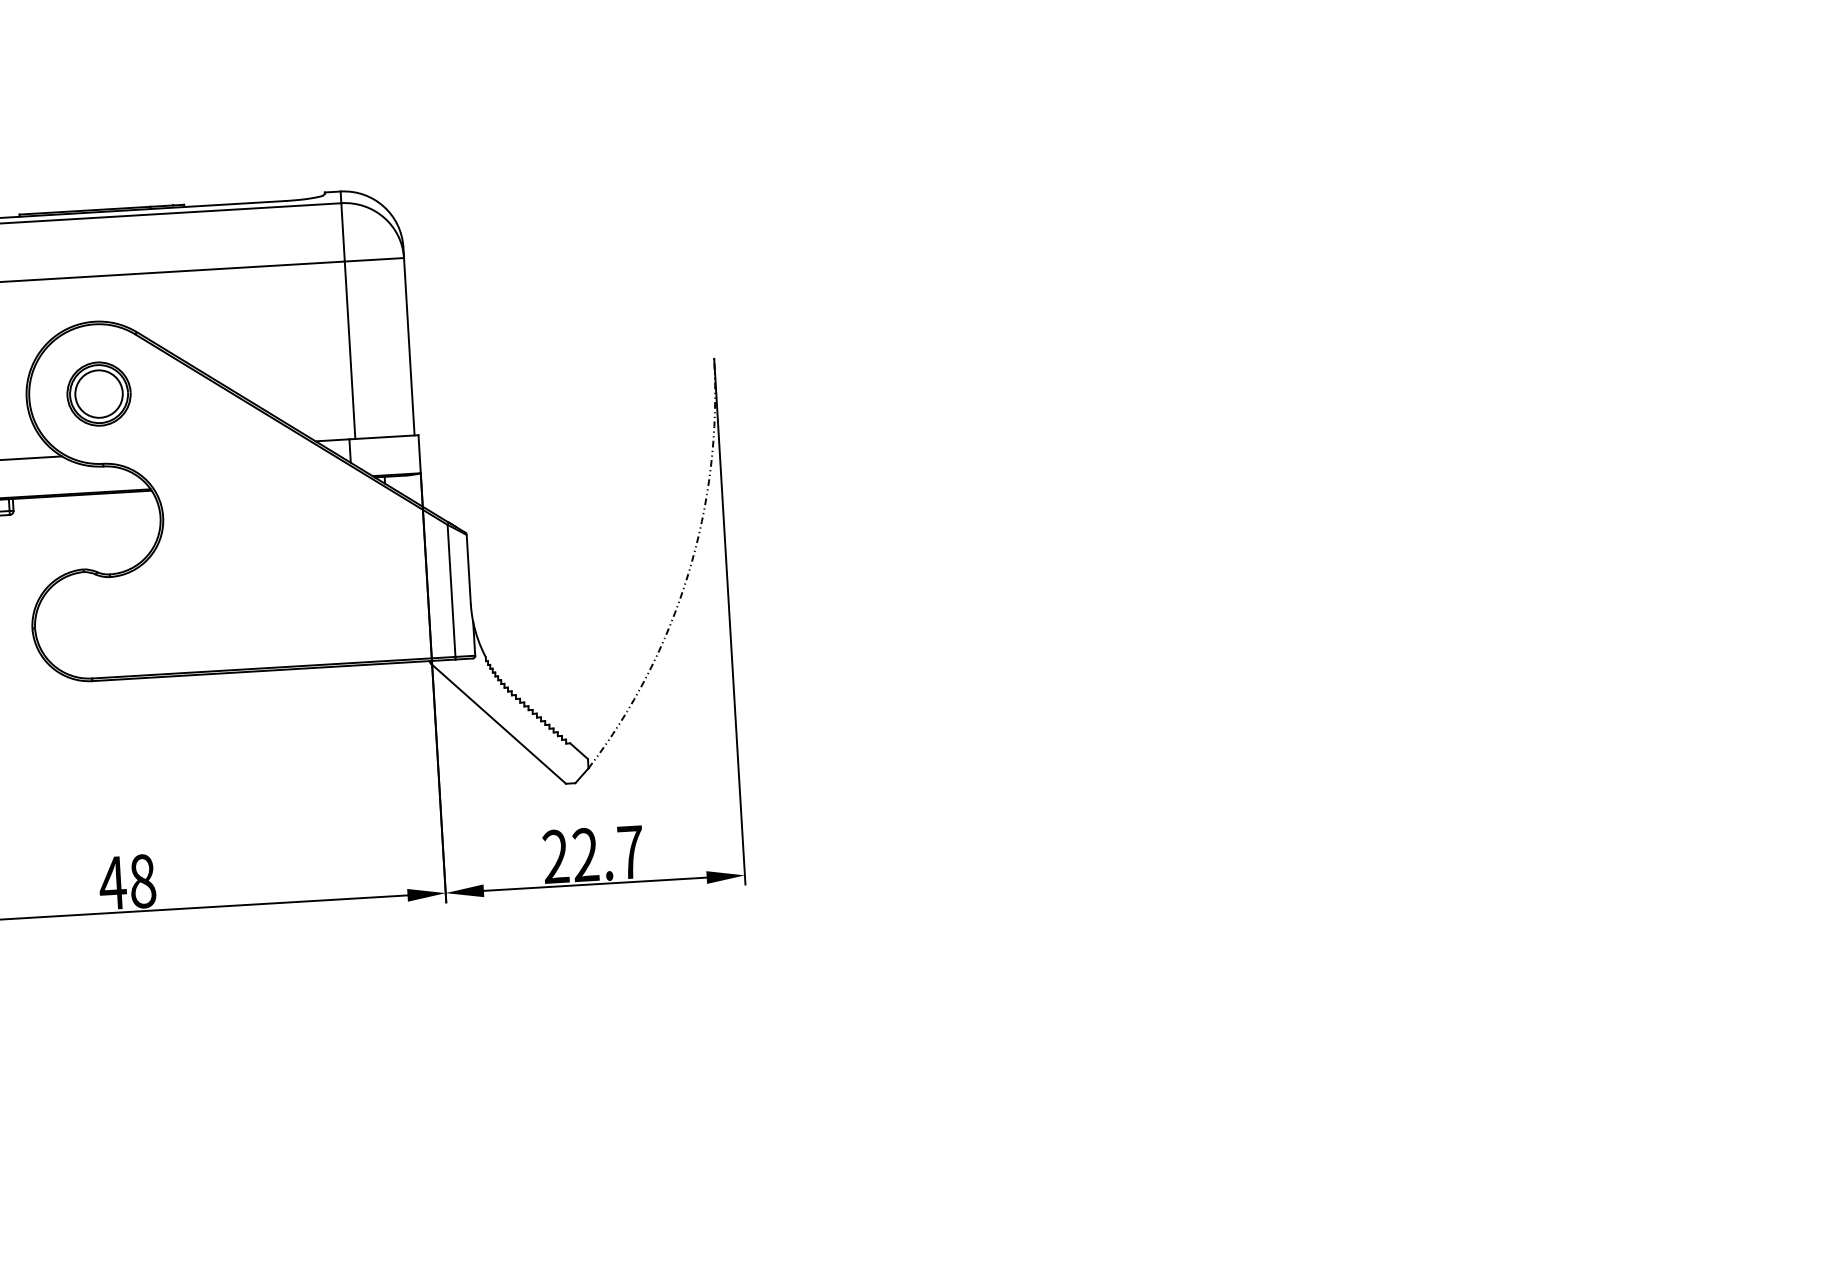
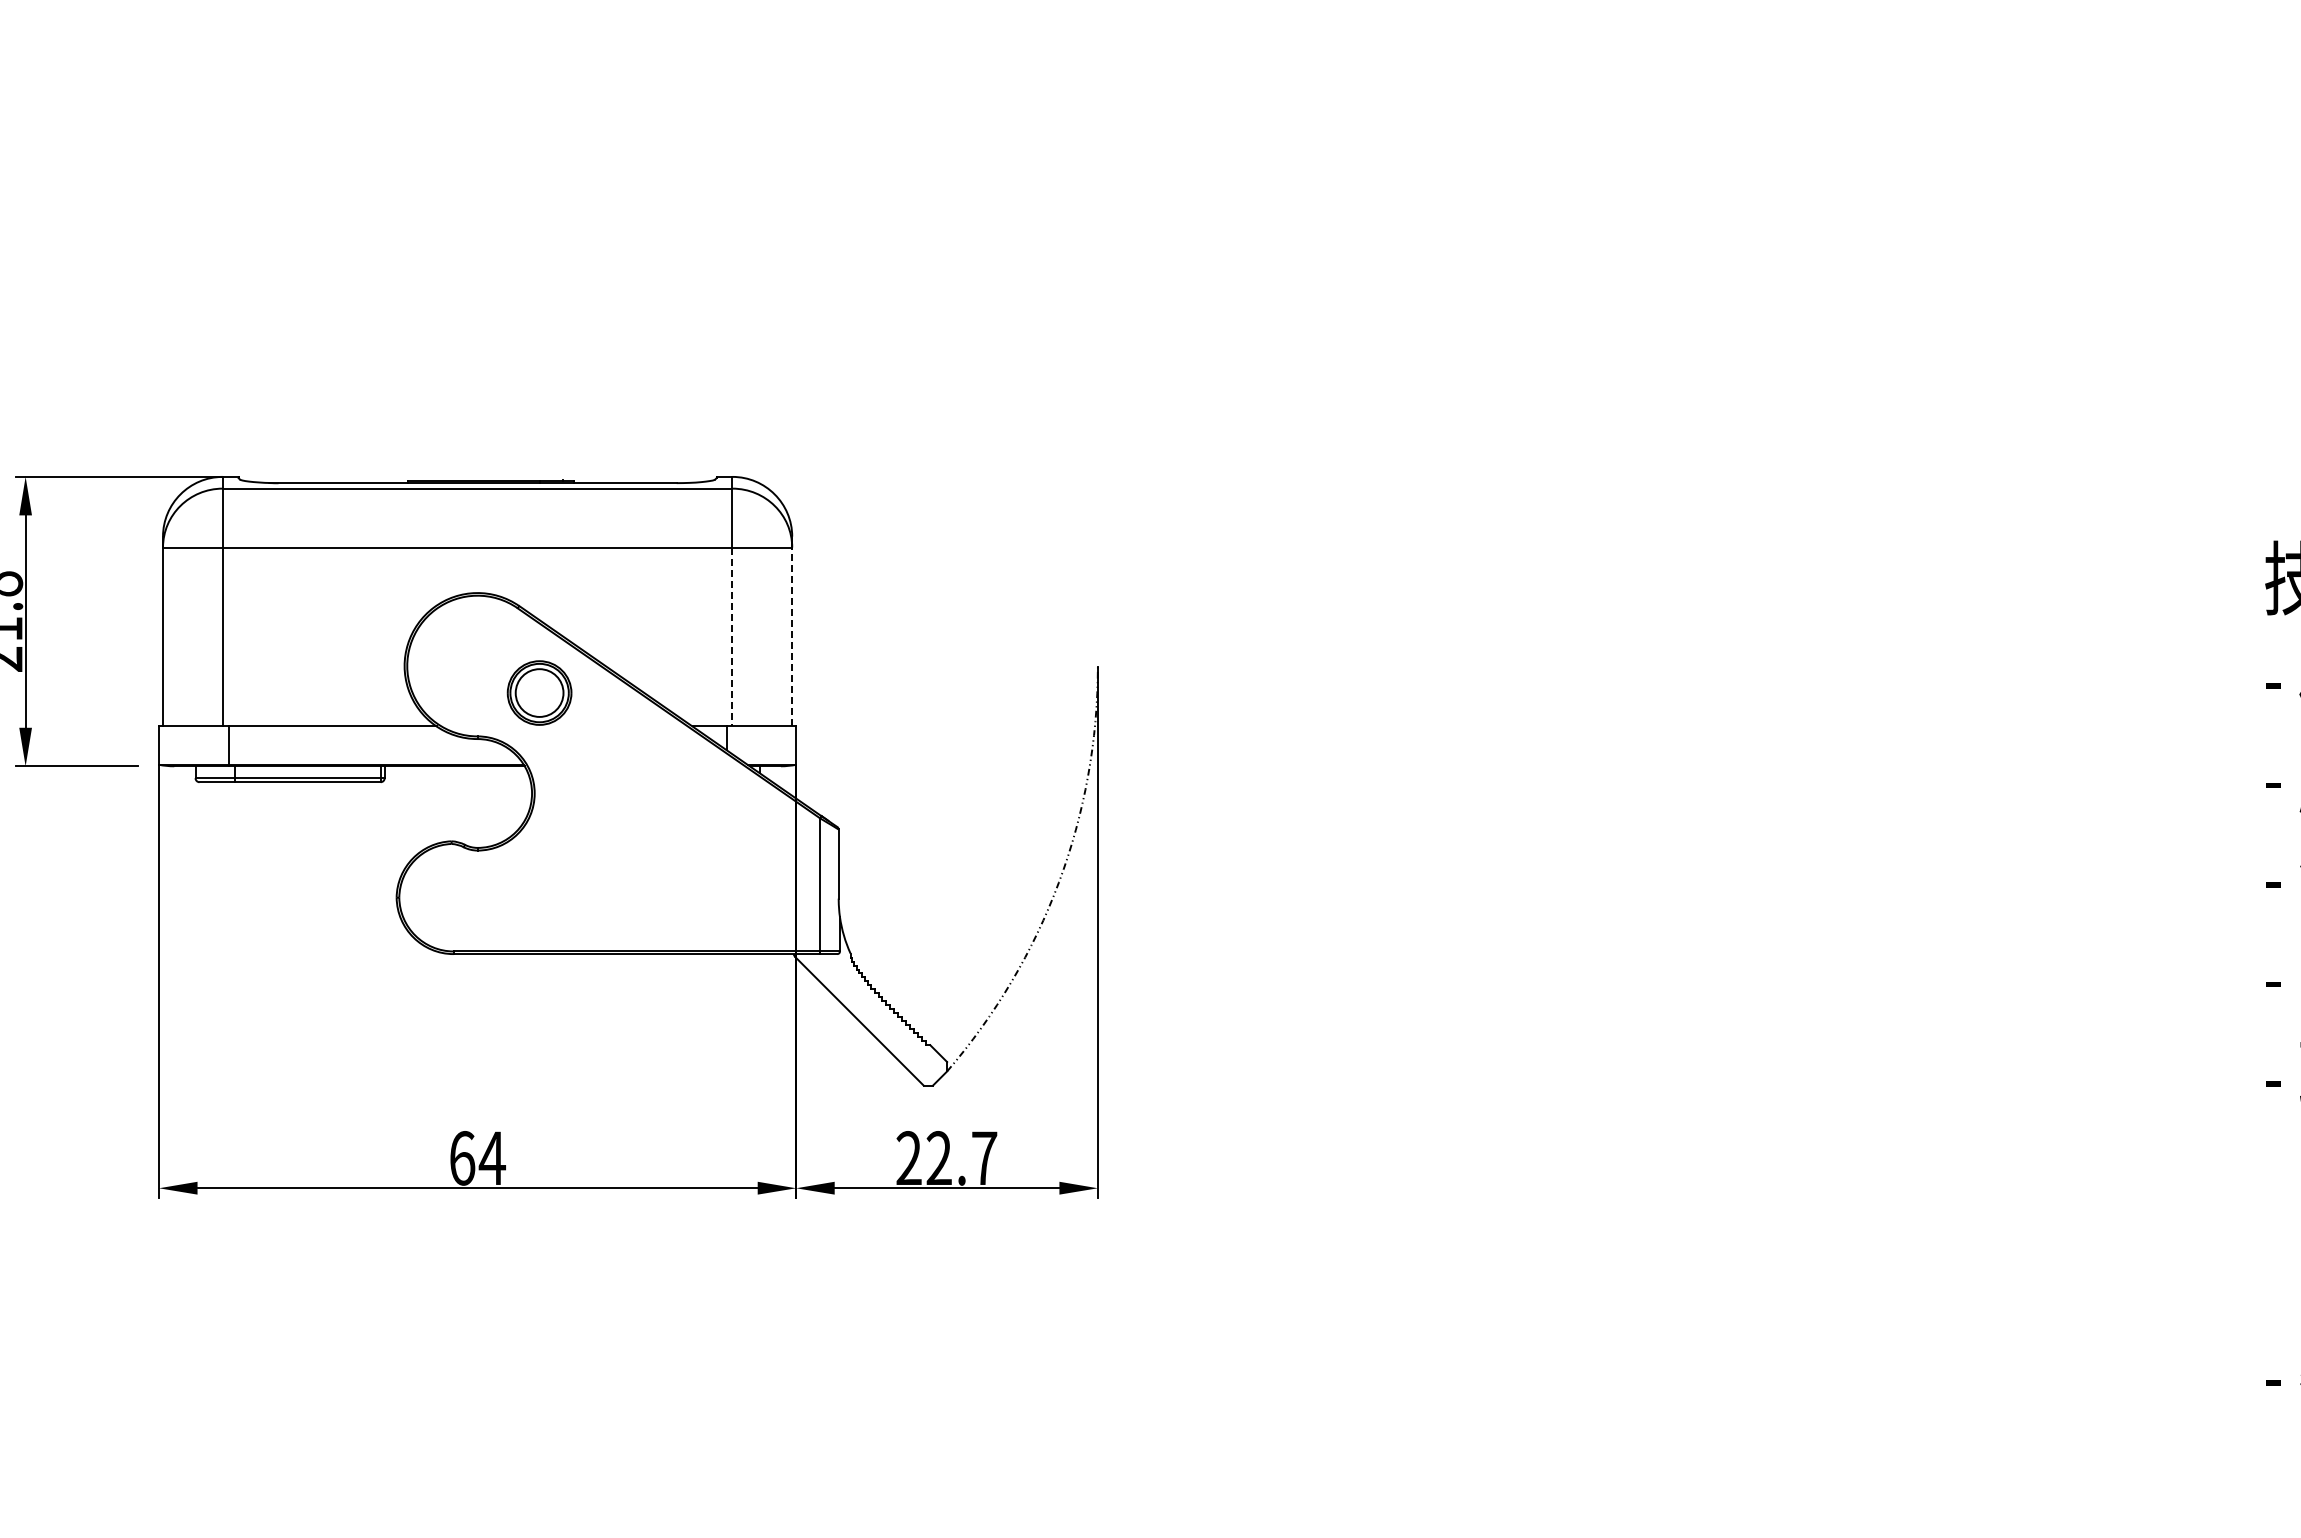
line: (409, 346) -> (792, 636), solid -> dashed
line: (350, 350) -> (732, 637), solid -> dashed
part: (98, 393) -> (539, 692), moved
text: (127, 882) -> (477, 1158), 48 -> 64

